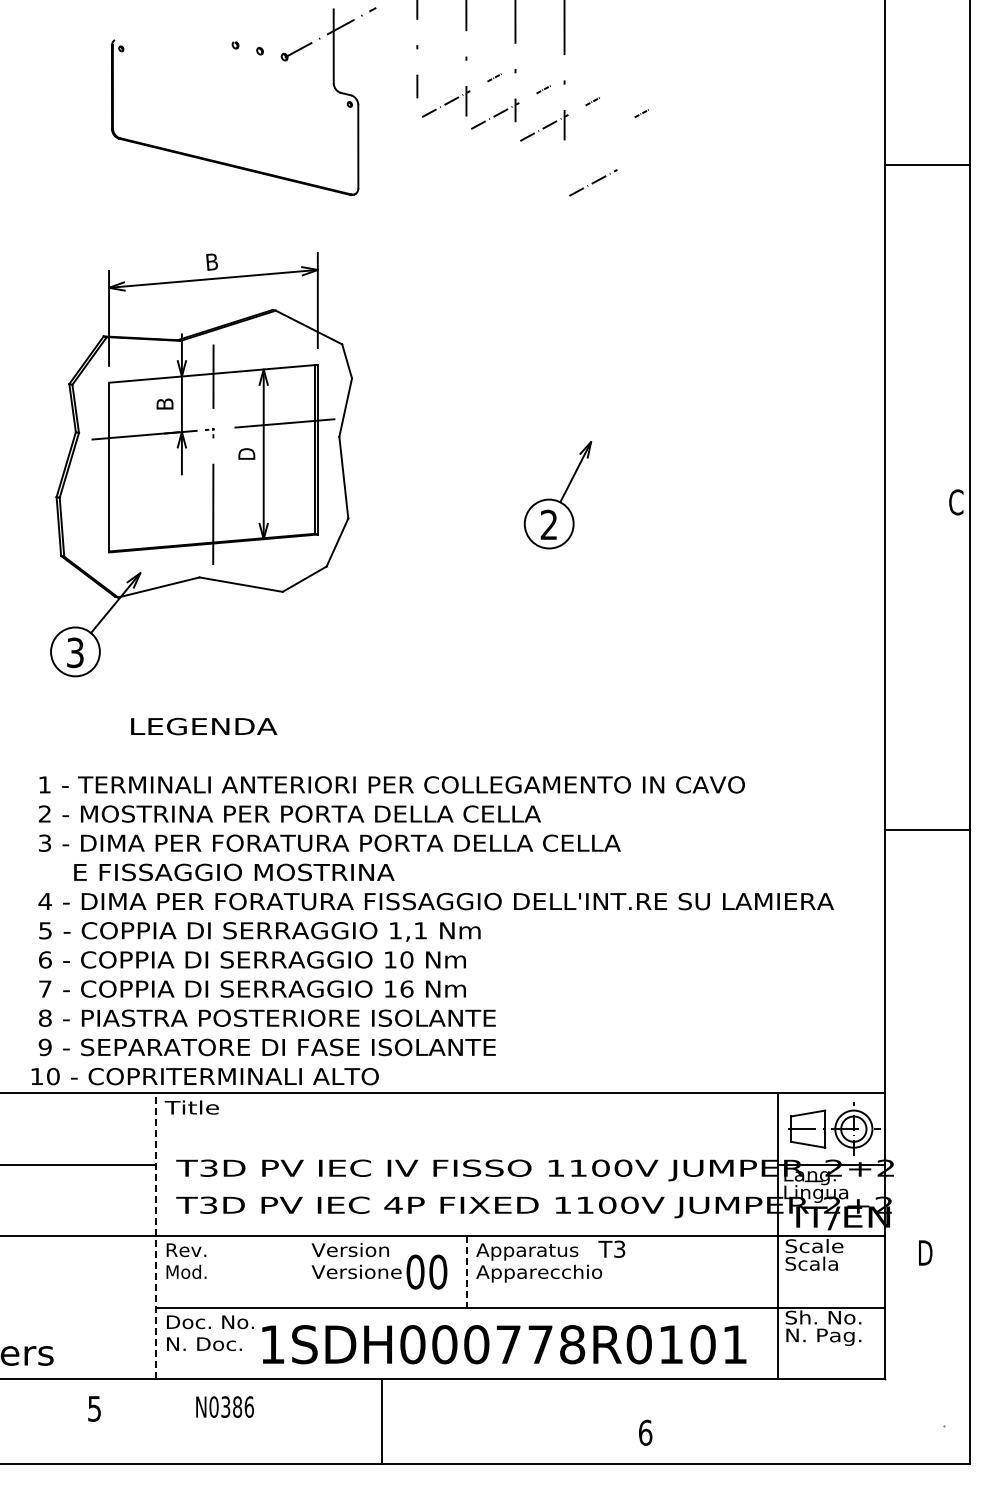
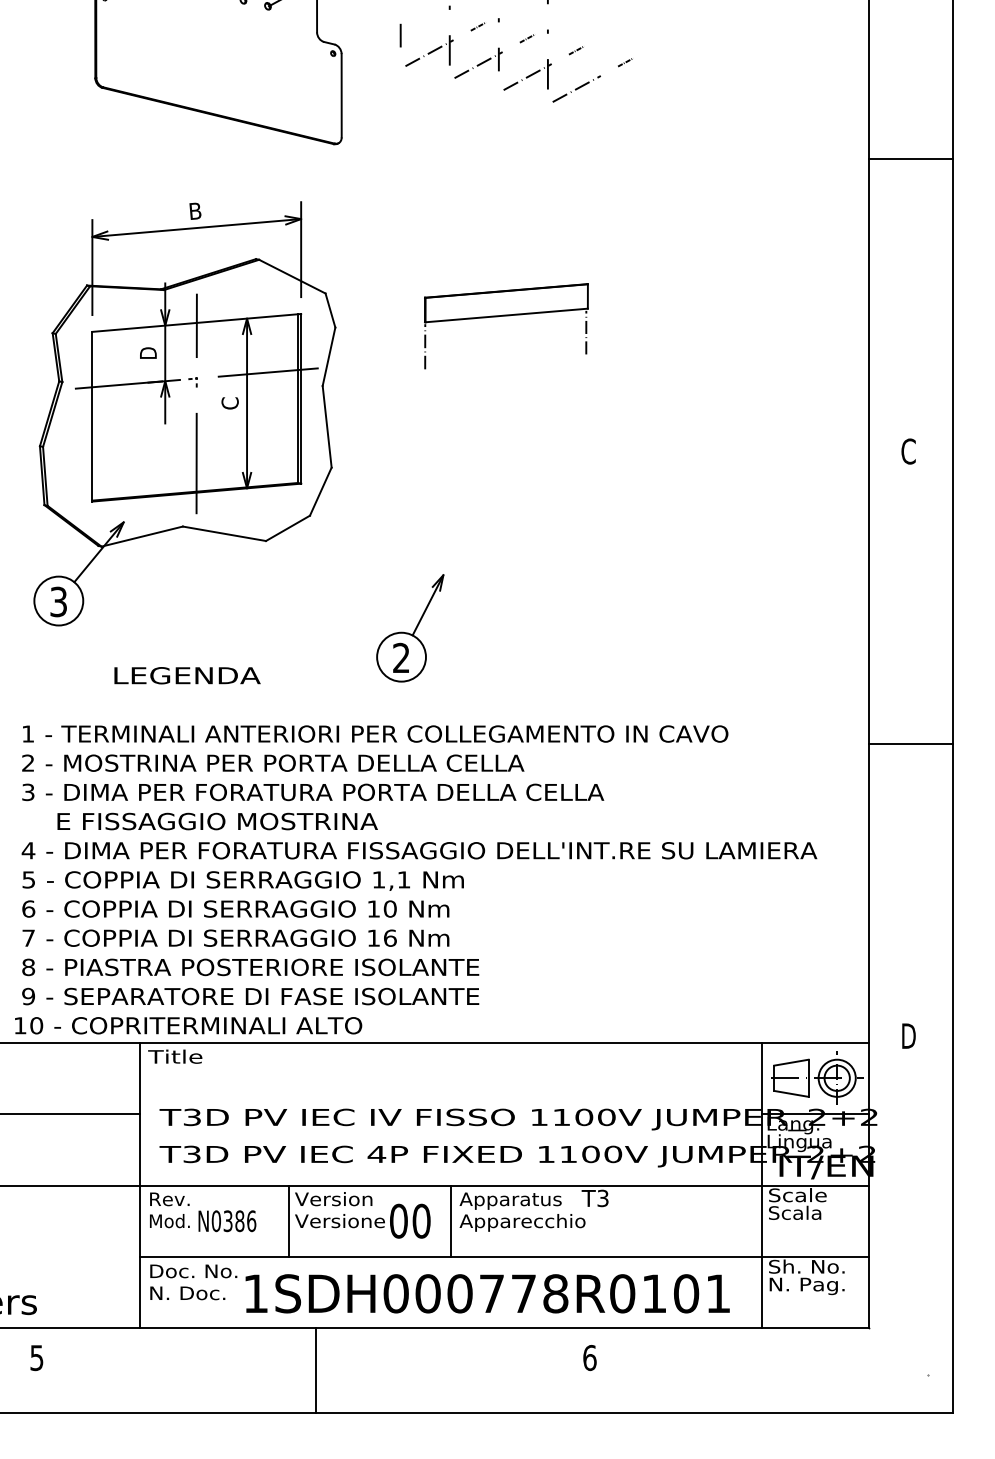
line: (927, 165) -> (910, 159), moved
line: (593, 182) -> (576, 88), moved
part: (522, 367) -> (505, 316), added
text: (164, 403) -> (147, 352), B -> D
text: (246, 454) -> (229, 403), D -> C
part: (557, 495) -> (409, 628), moved
text: (956, 502) -> (908, 451), moved
line: (927, 829) -> (910, 743), moved
line: (156, 1236) -> (139, 1185), dashed -> solid
text: (925, 1252) -> (908, 1035), moved
line: (305, 1271) -> (288, 1220), added
line: (467, 1272) -> (450, 1221), dashed -> solid
text: (224, 1406) -> (226, 1220), moved
text: (94, 1408) -> (36, 1357), moved
line: (382, 1421) -> (315, 1370), moved
text: (645, 1432) -> (589, 1357), moved

